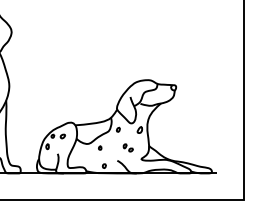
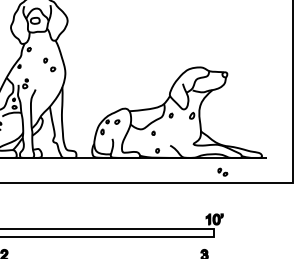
part: (127, 147) -> (222, 171), moved

